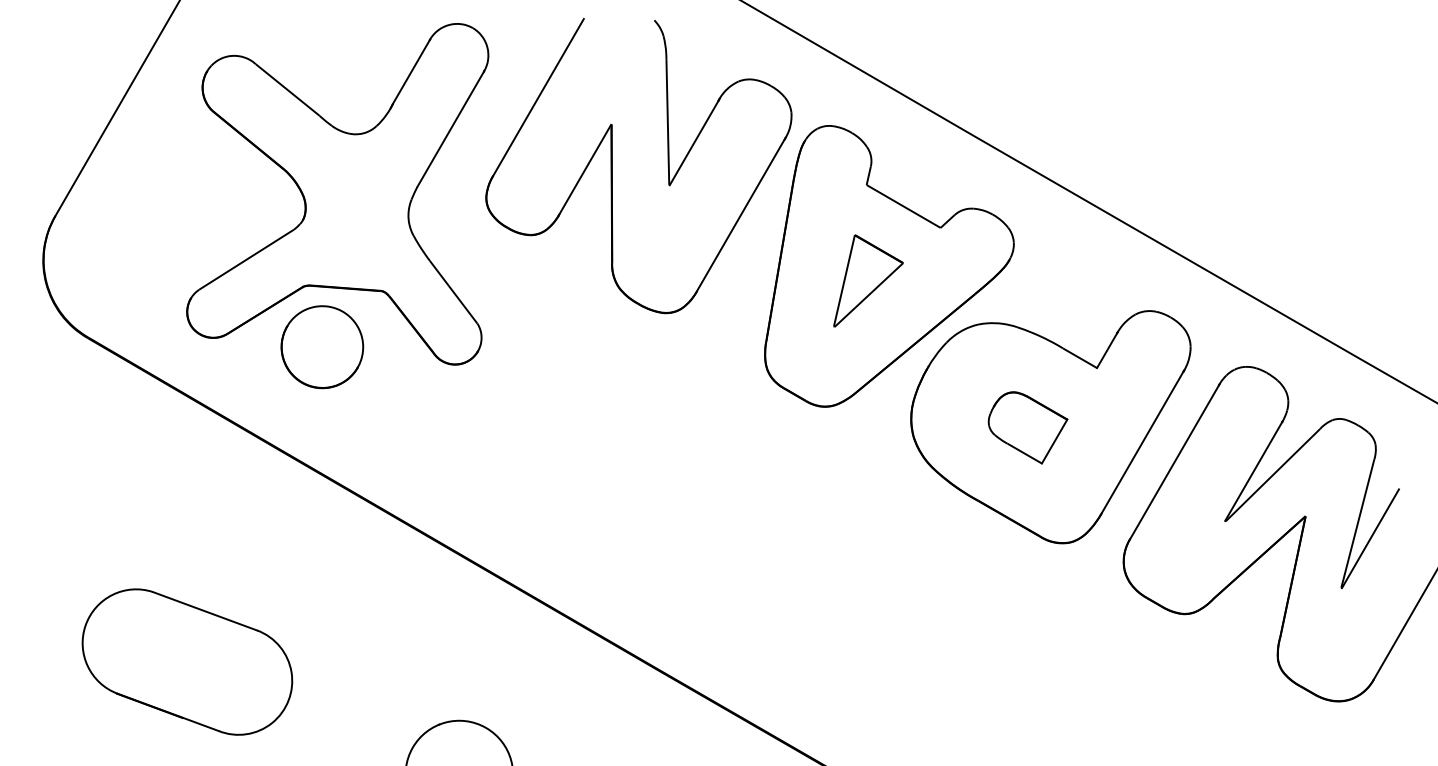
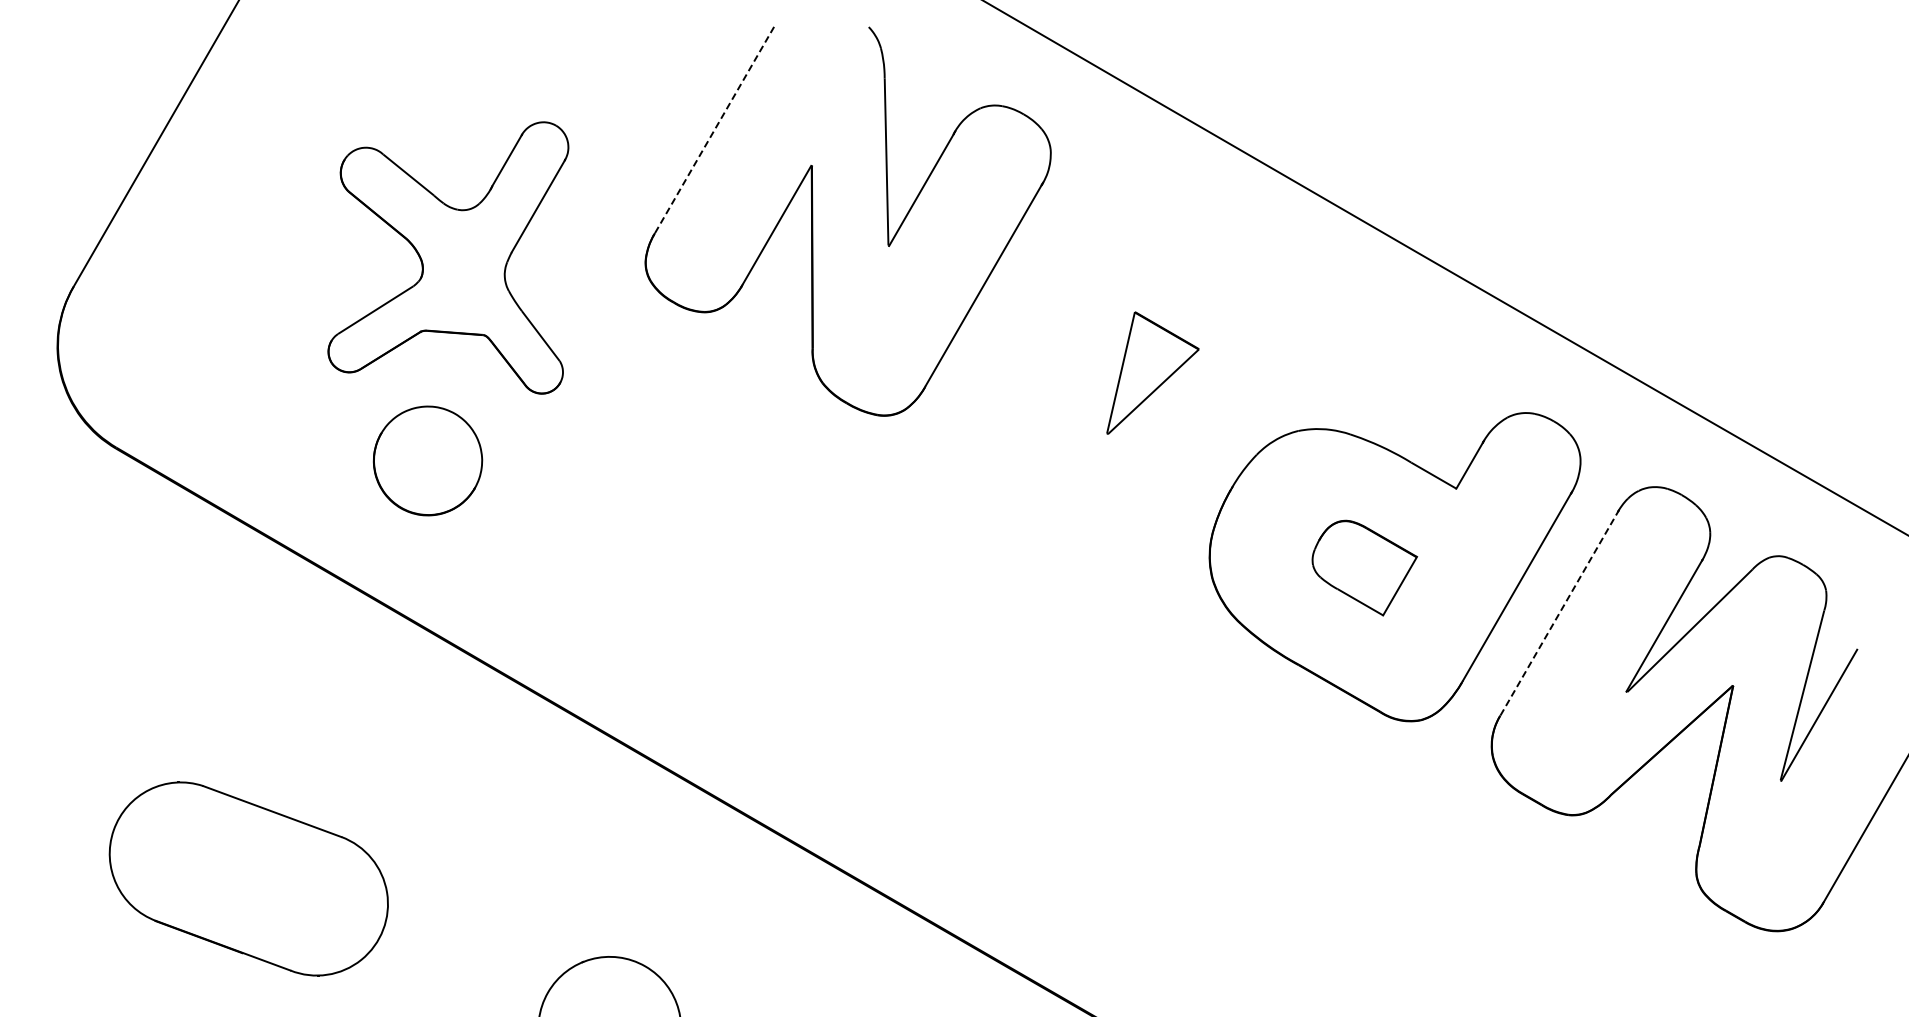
line: (538, 97) -> (715, 129), solid -> dashed
part: (337, 193) -> (448, 257), size x0.6
part: (889, 266) -> (1180, 353), removed
line: (1174, 462) -> (1559, 613), solid -> dashed

